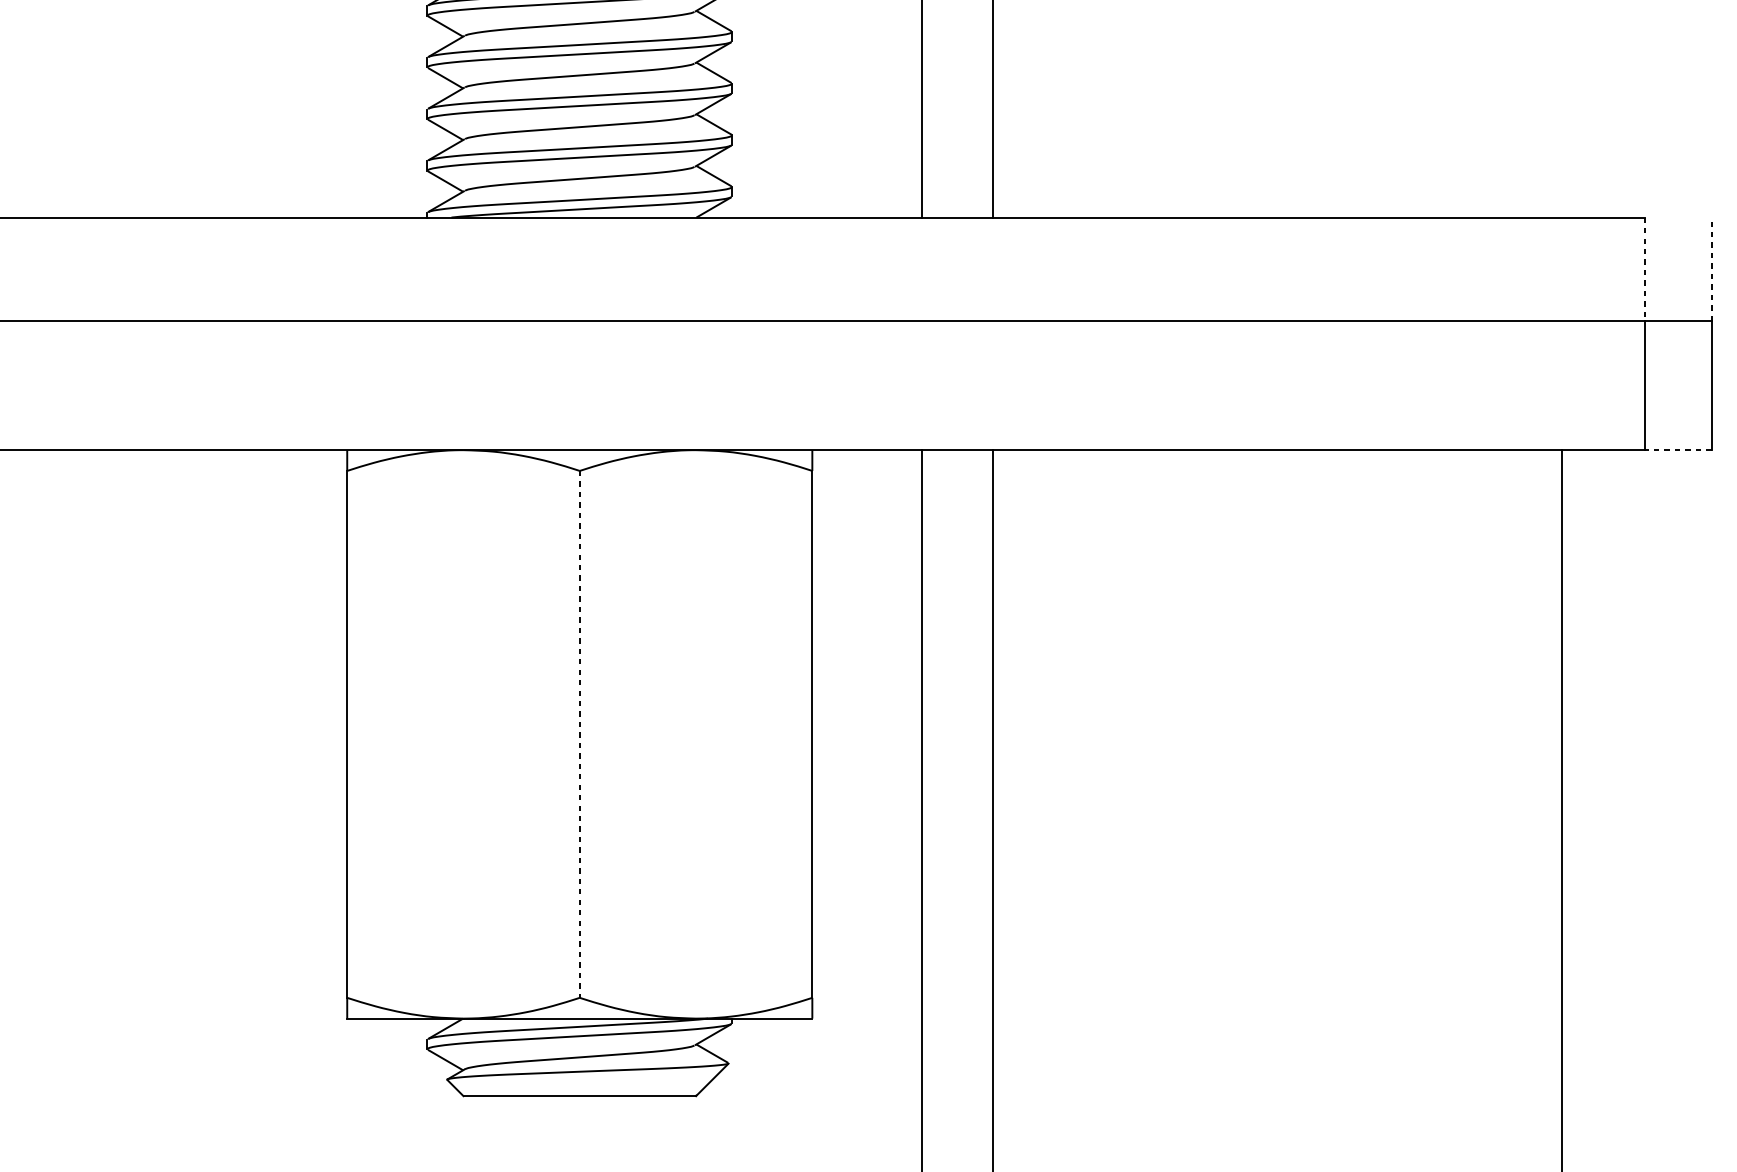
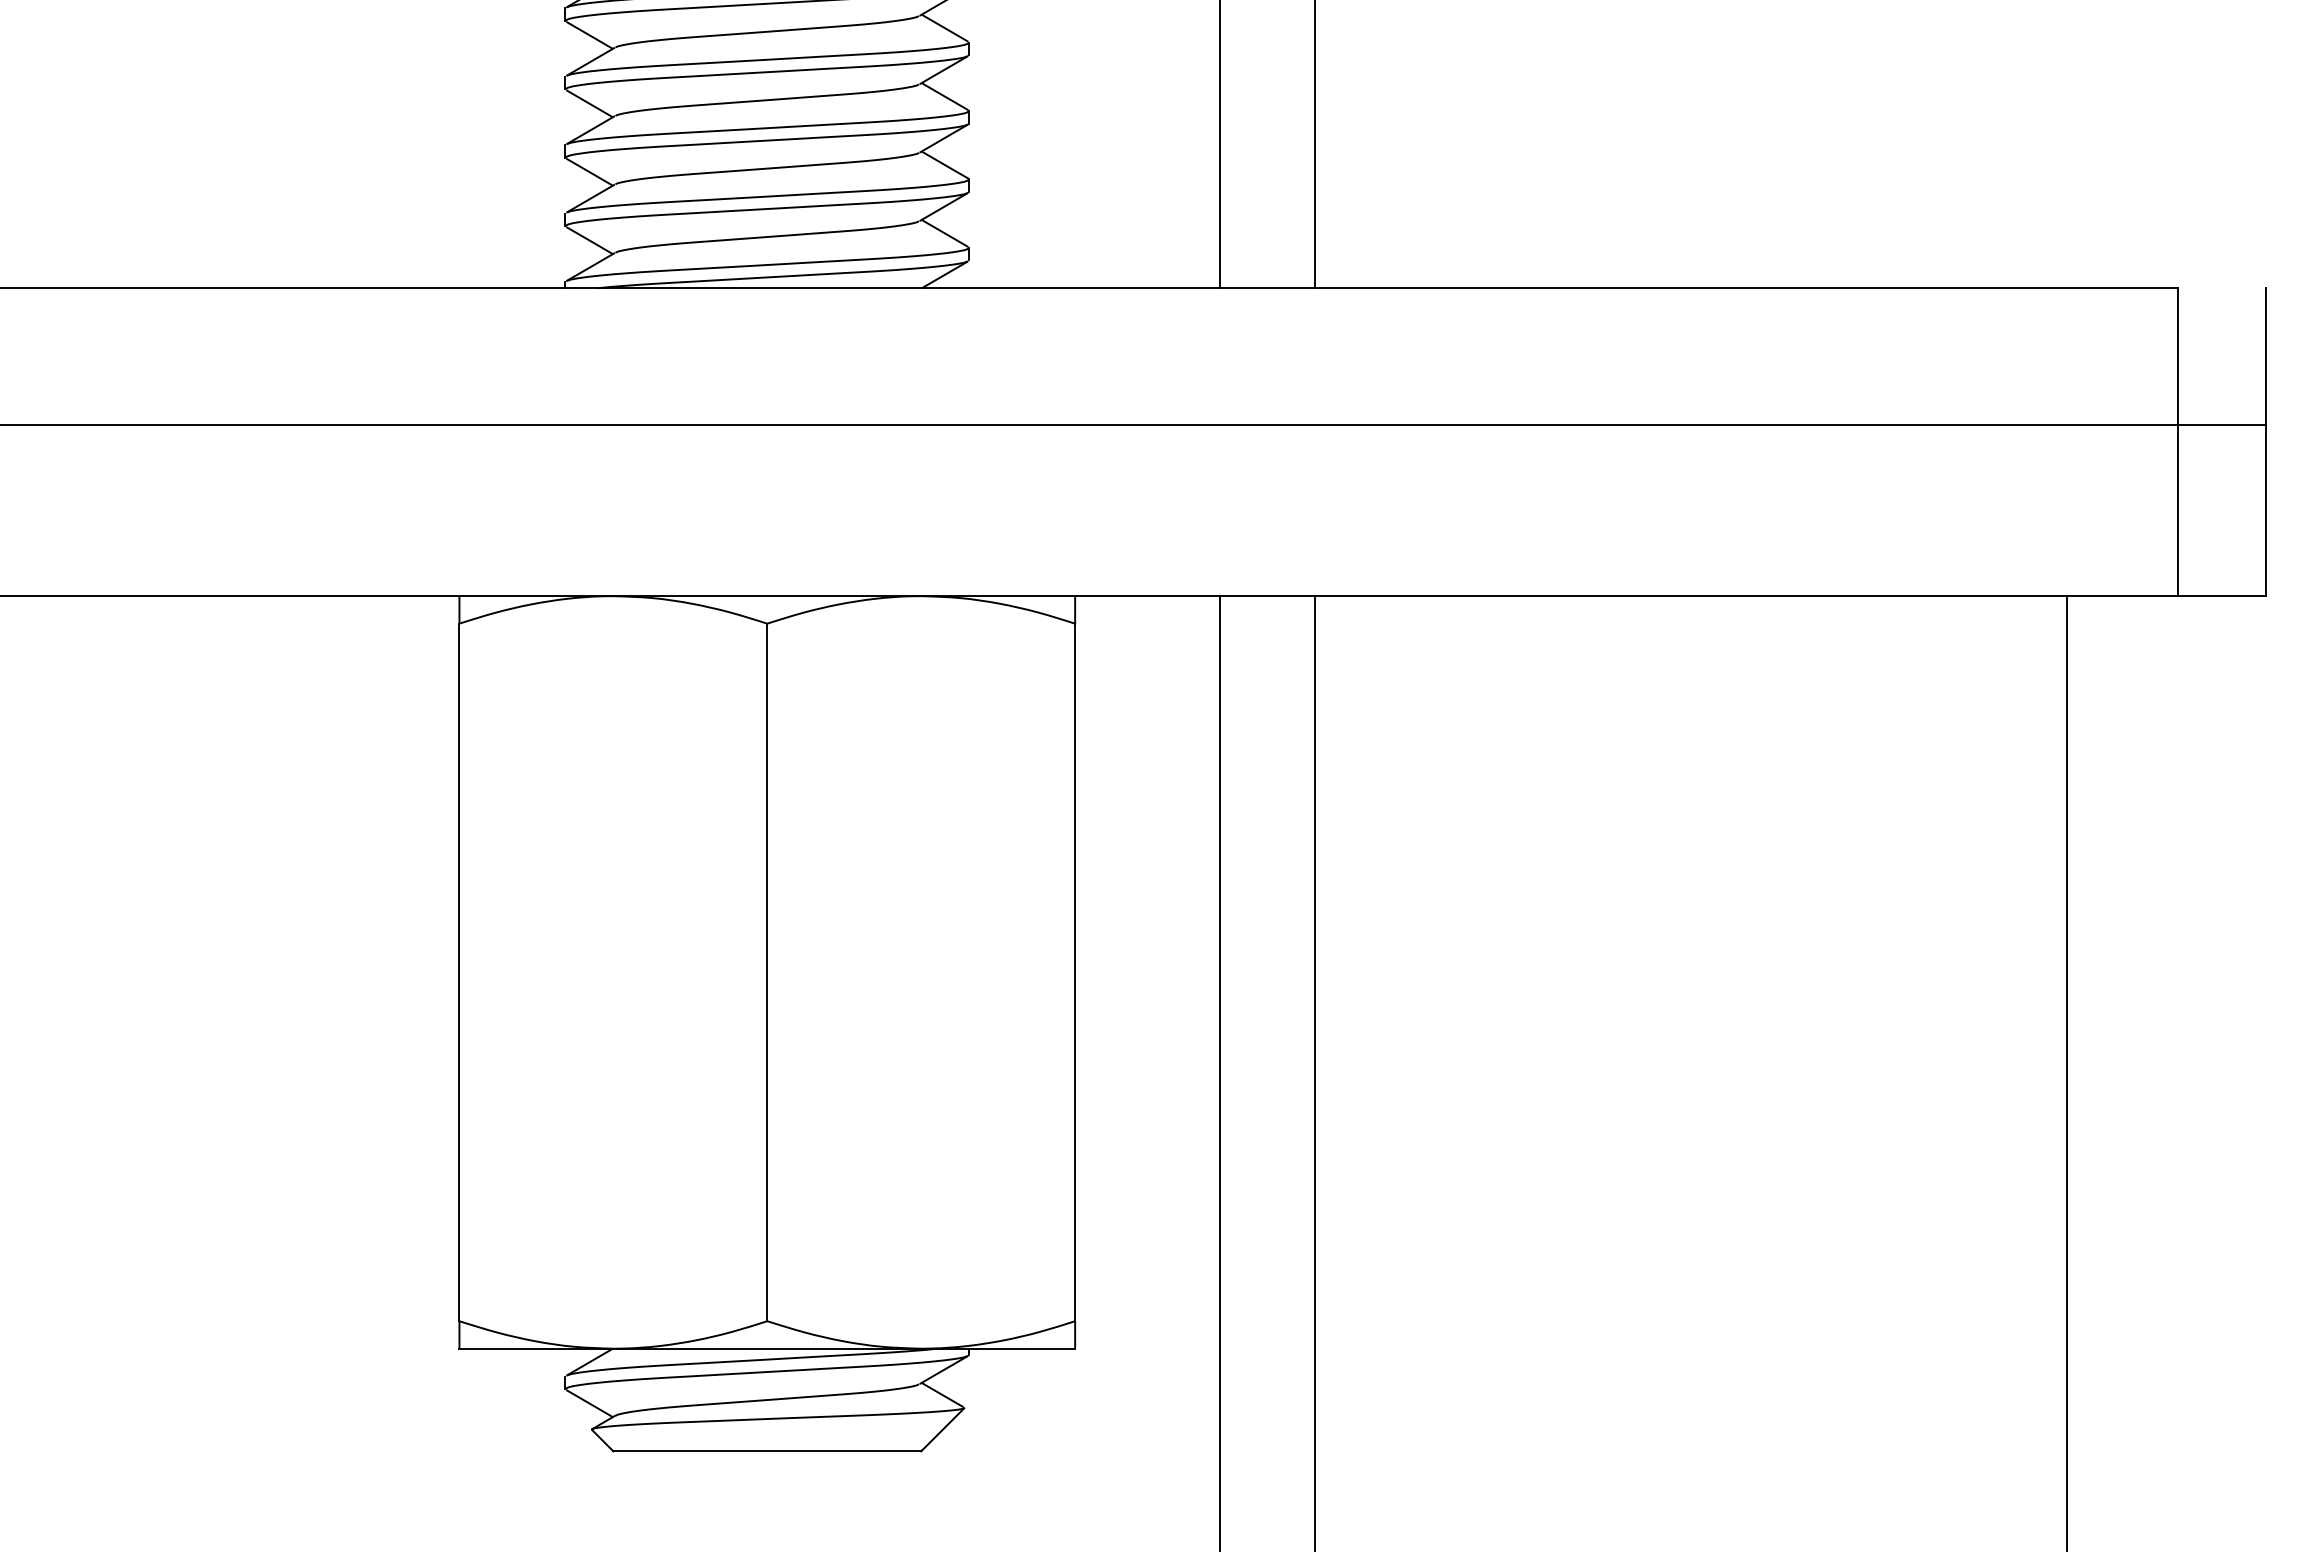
line: (1645, 269) -> (2177, 357), dashed -> solid
line: (1711, 269) -> (2265, 356), dashed -> solid
line: (1678, 450) -> (2221, 596), dashed -> solid
line: (579, 734) -> (767, 972), dashed -> solid

